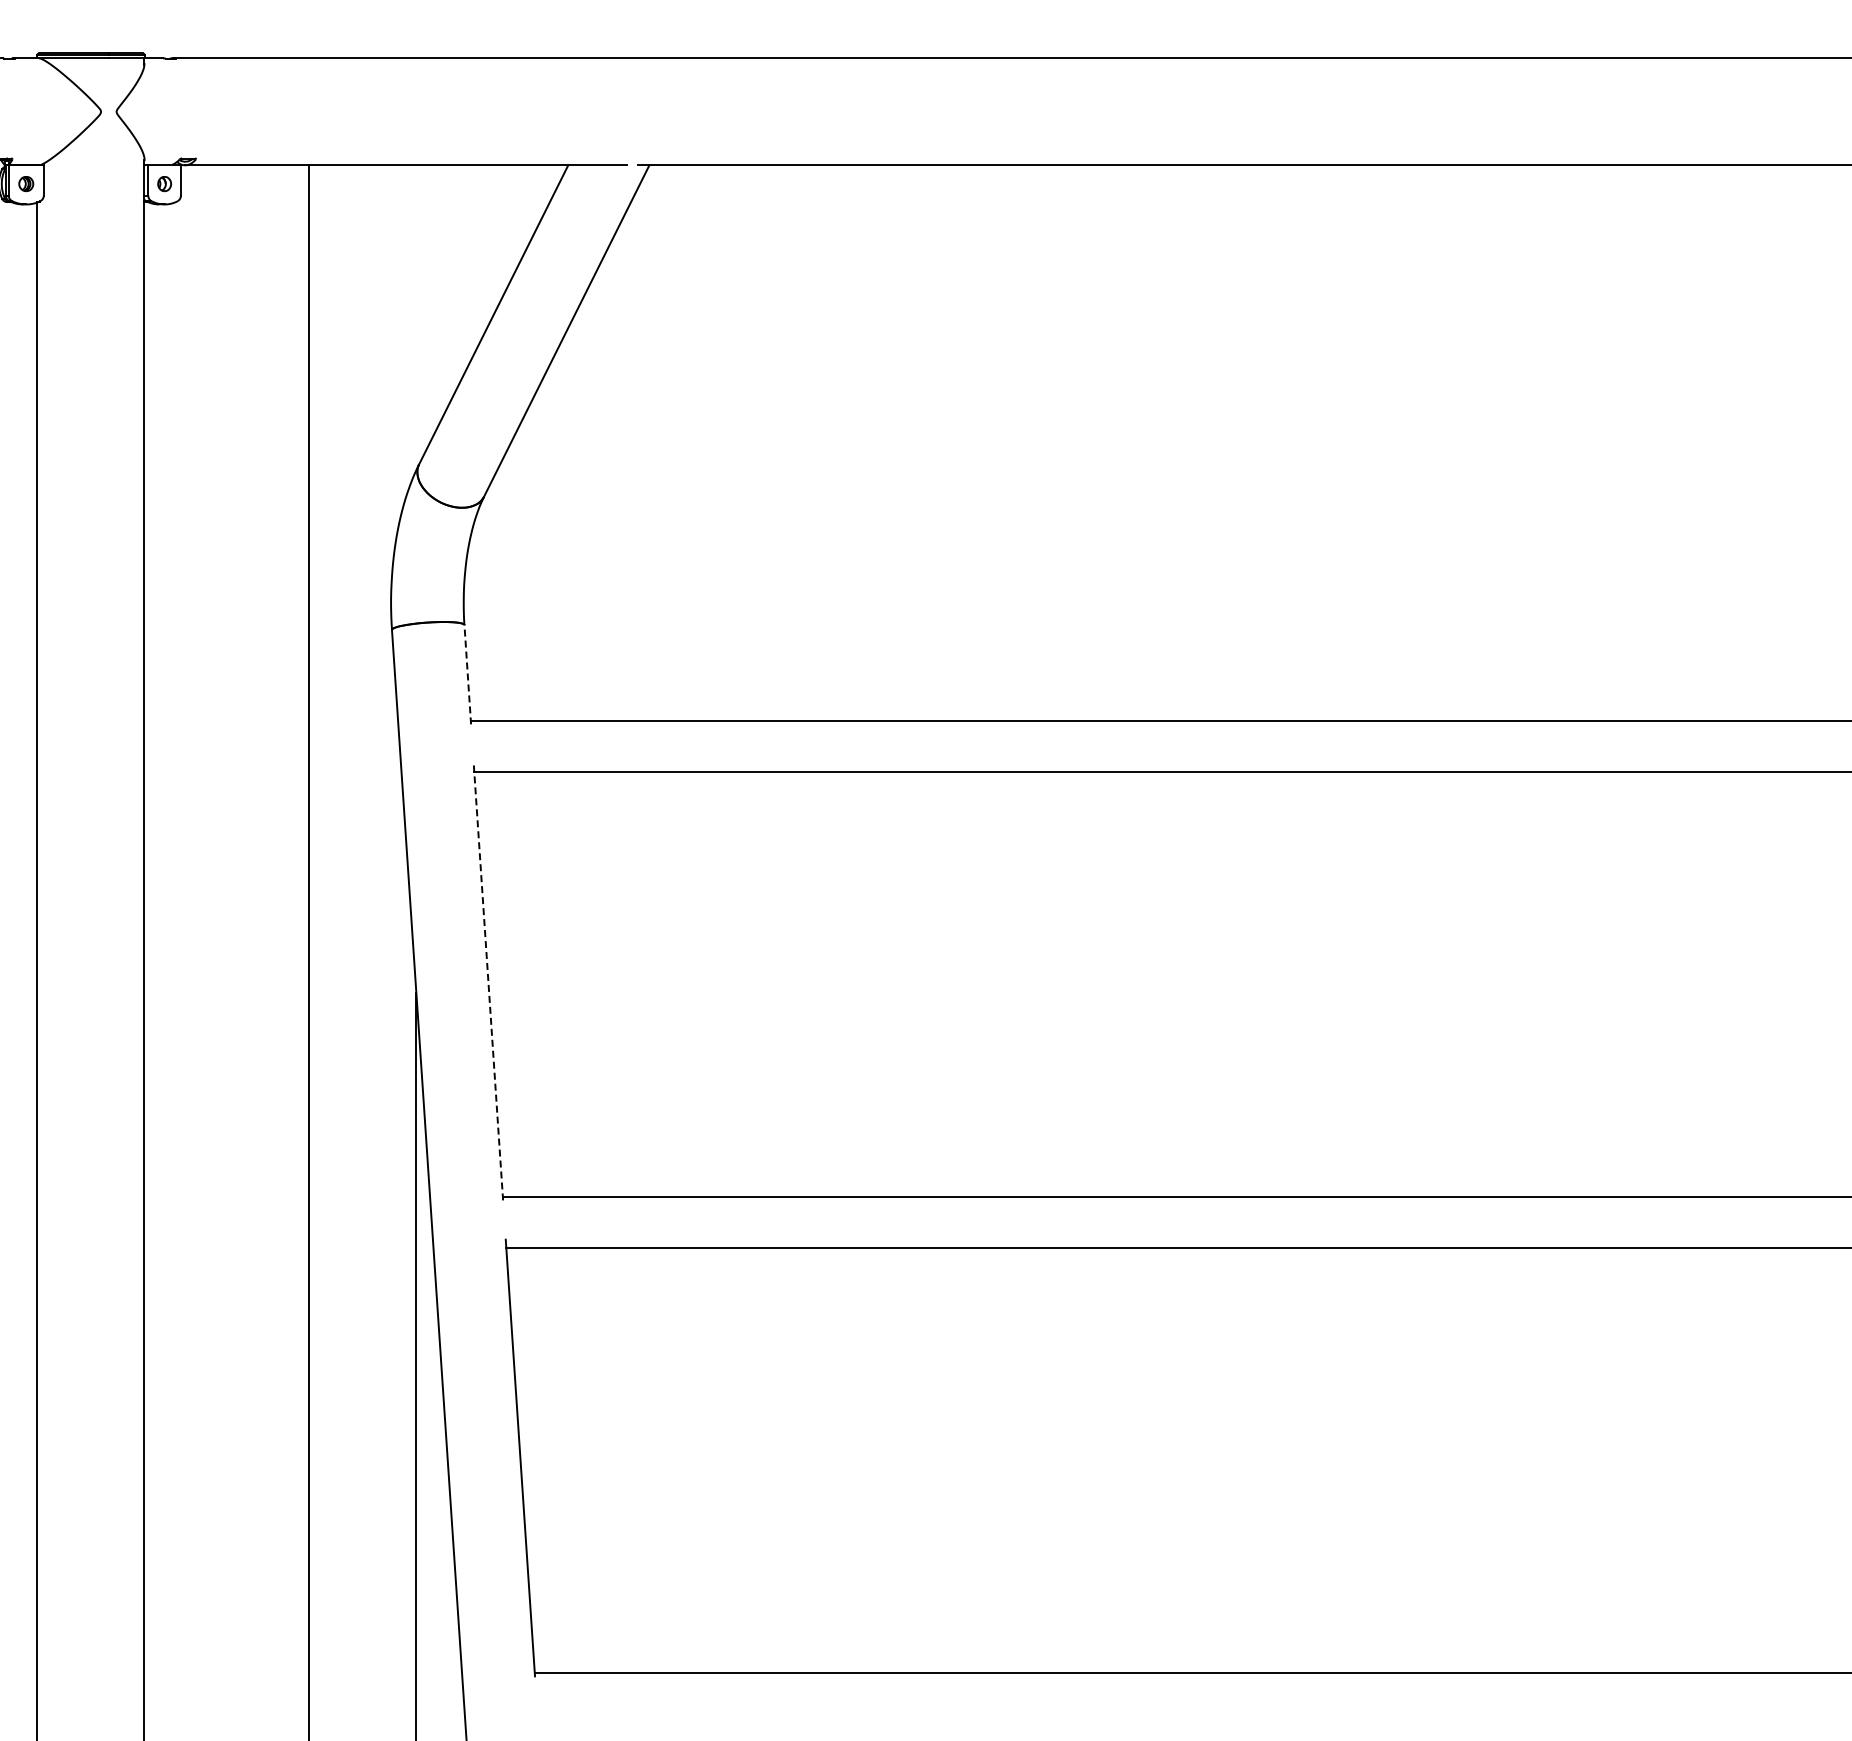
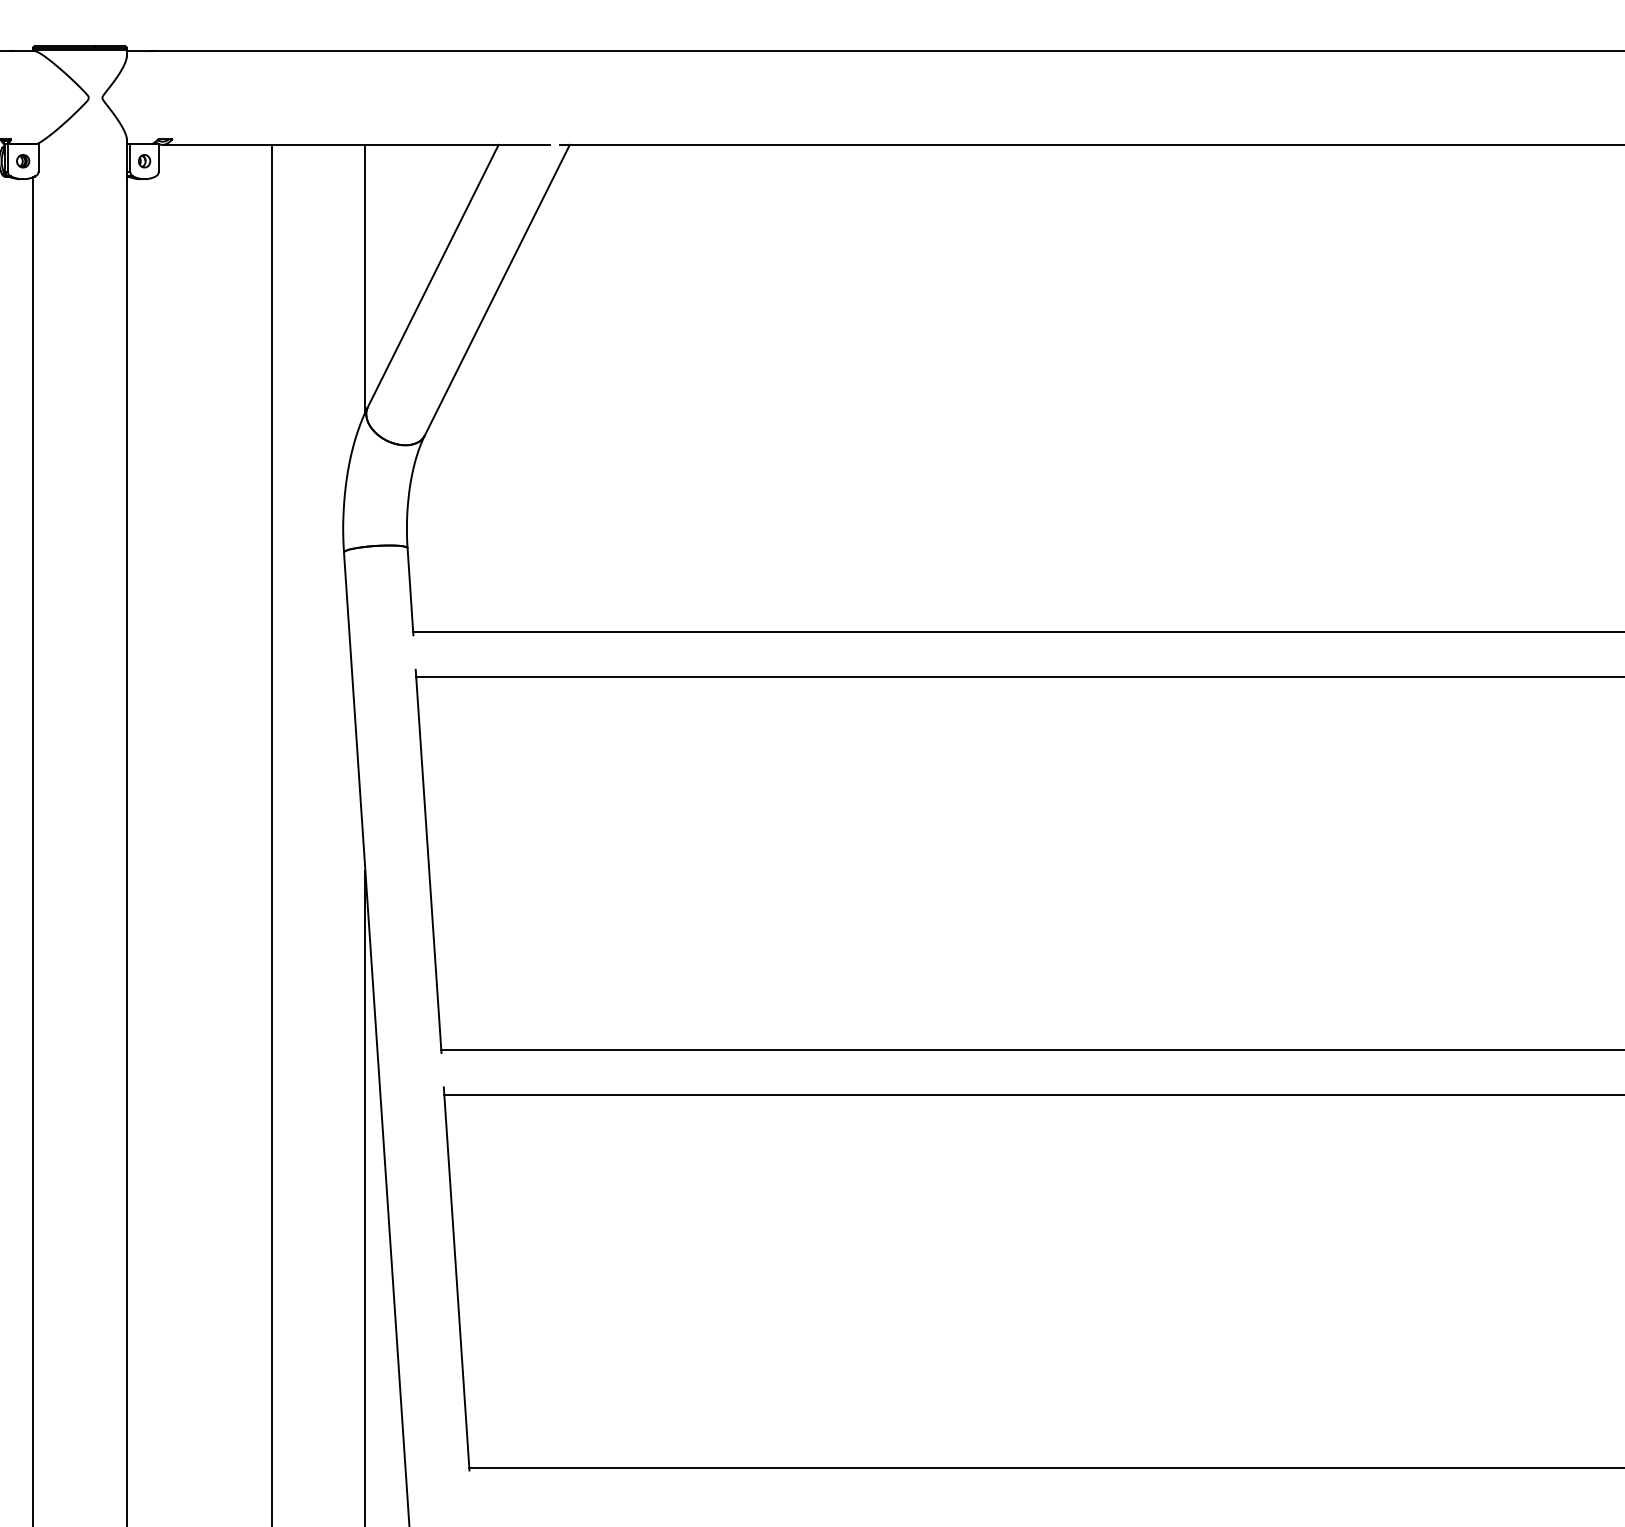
line: (416, 317) -> (365, 278), added
line: (467, 674) -> (410, 591), dashed -> solid
line: (488, 982) -> (428, 861), dashed -> solid

